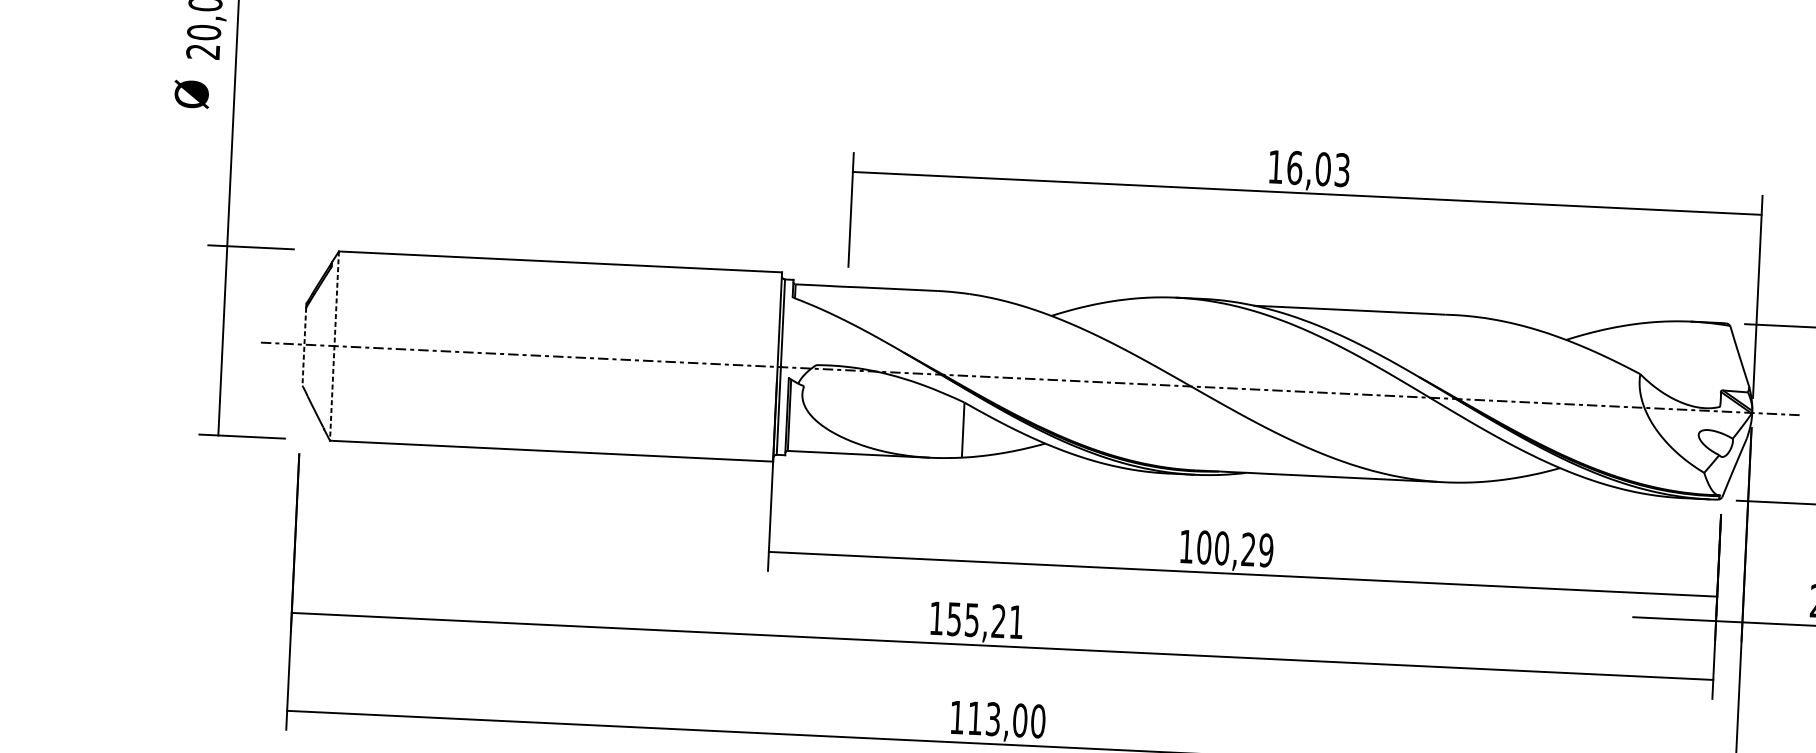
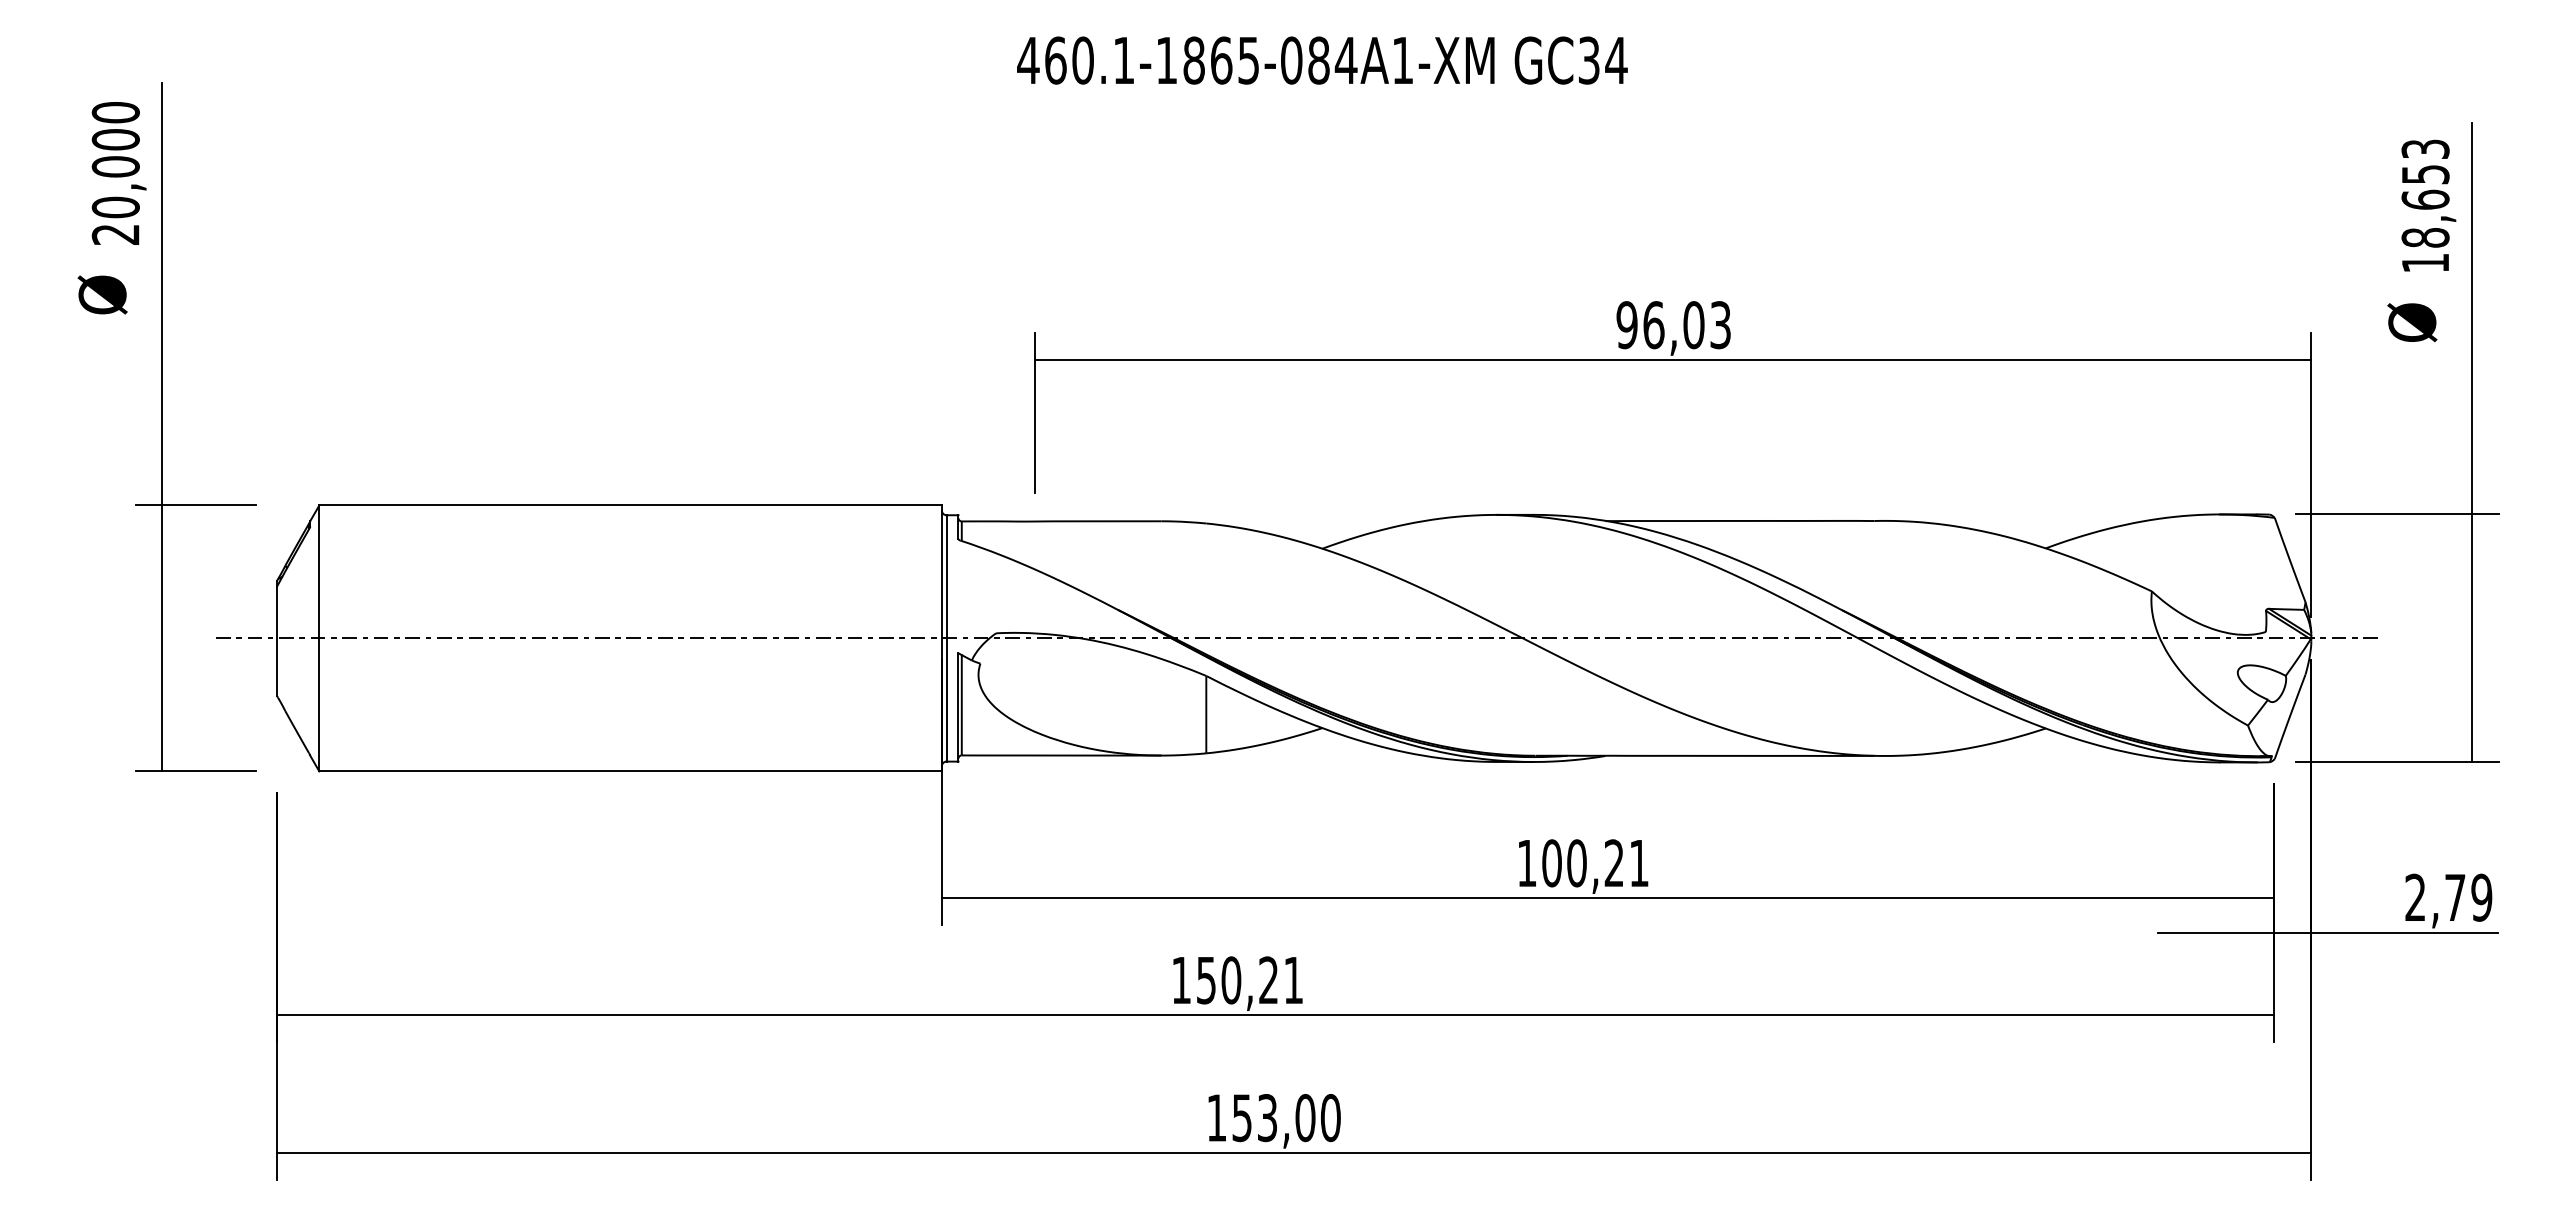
text: (1275, 167) -> (1626, 325), 16,03 -> 96,03
line: (304, 346) -> (277, 641), dashed -> solid
line: (334, 346) -> (319, 638), dashed -> solid
text: (1265, 550) -> (1638, 863), 100,29 -> 100,21
text: (972, 620) -> (1231, 980), 155,21 -> 150,21
text: (974, 718) -> (1241, 1118), 113,00 -> 153,00

